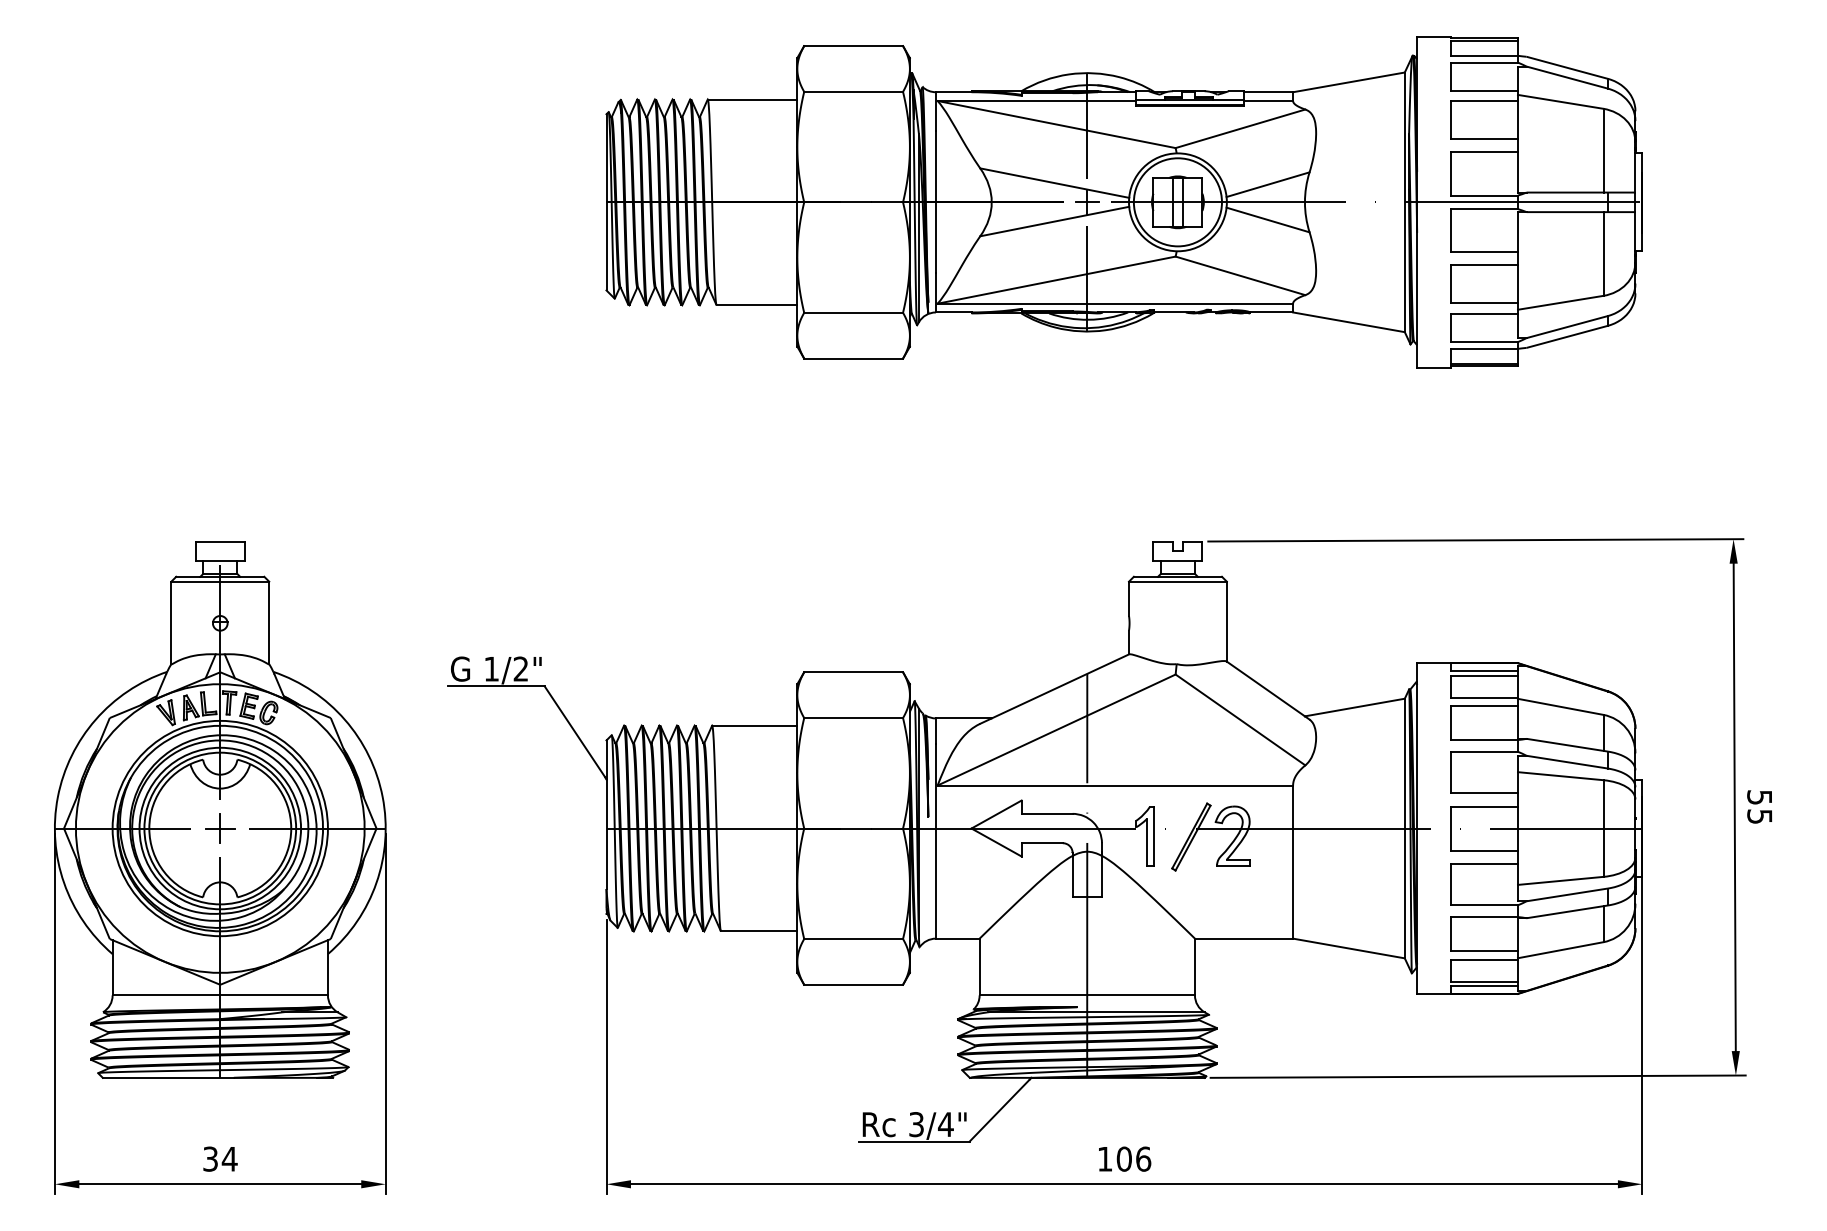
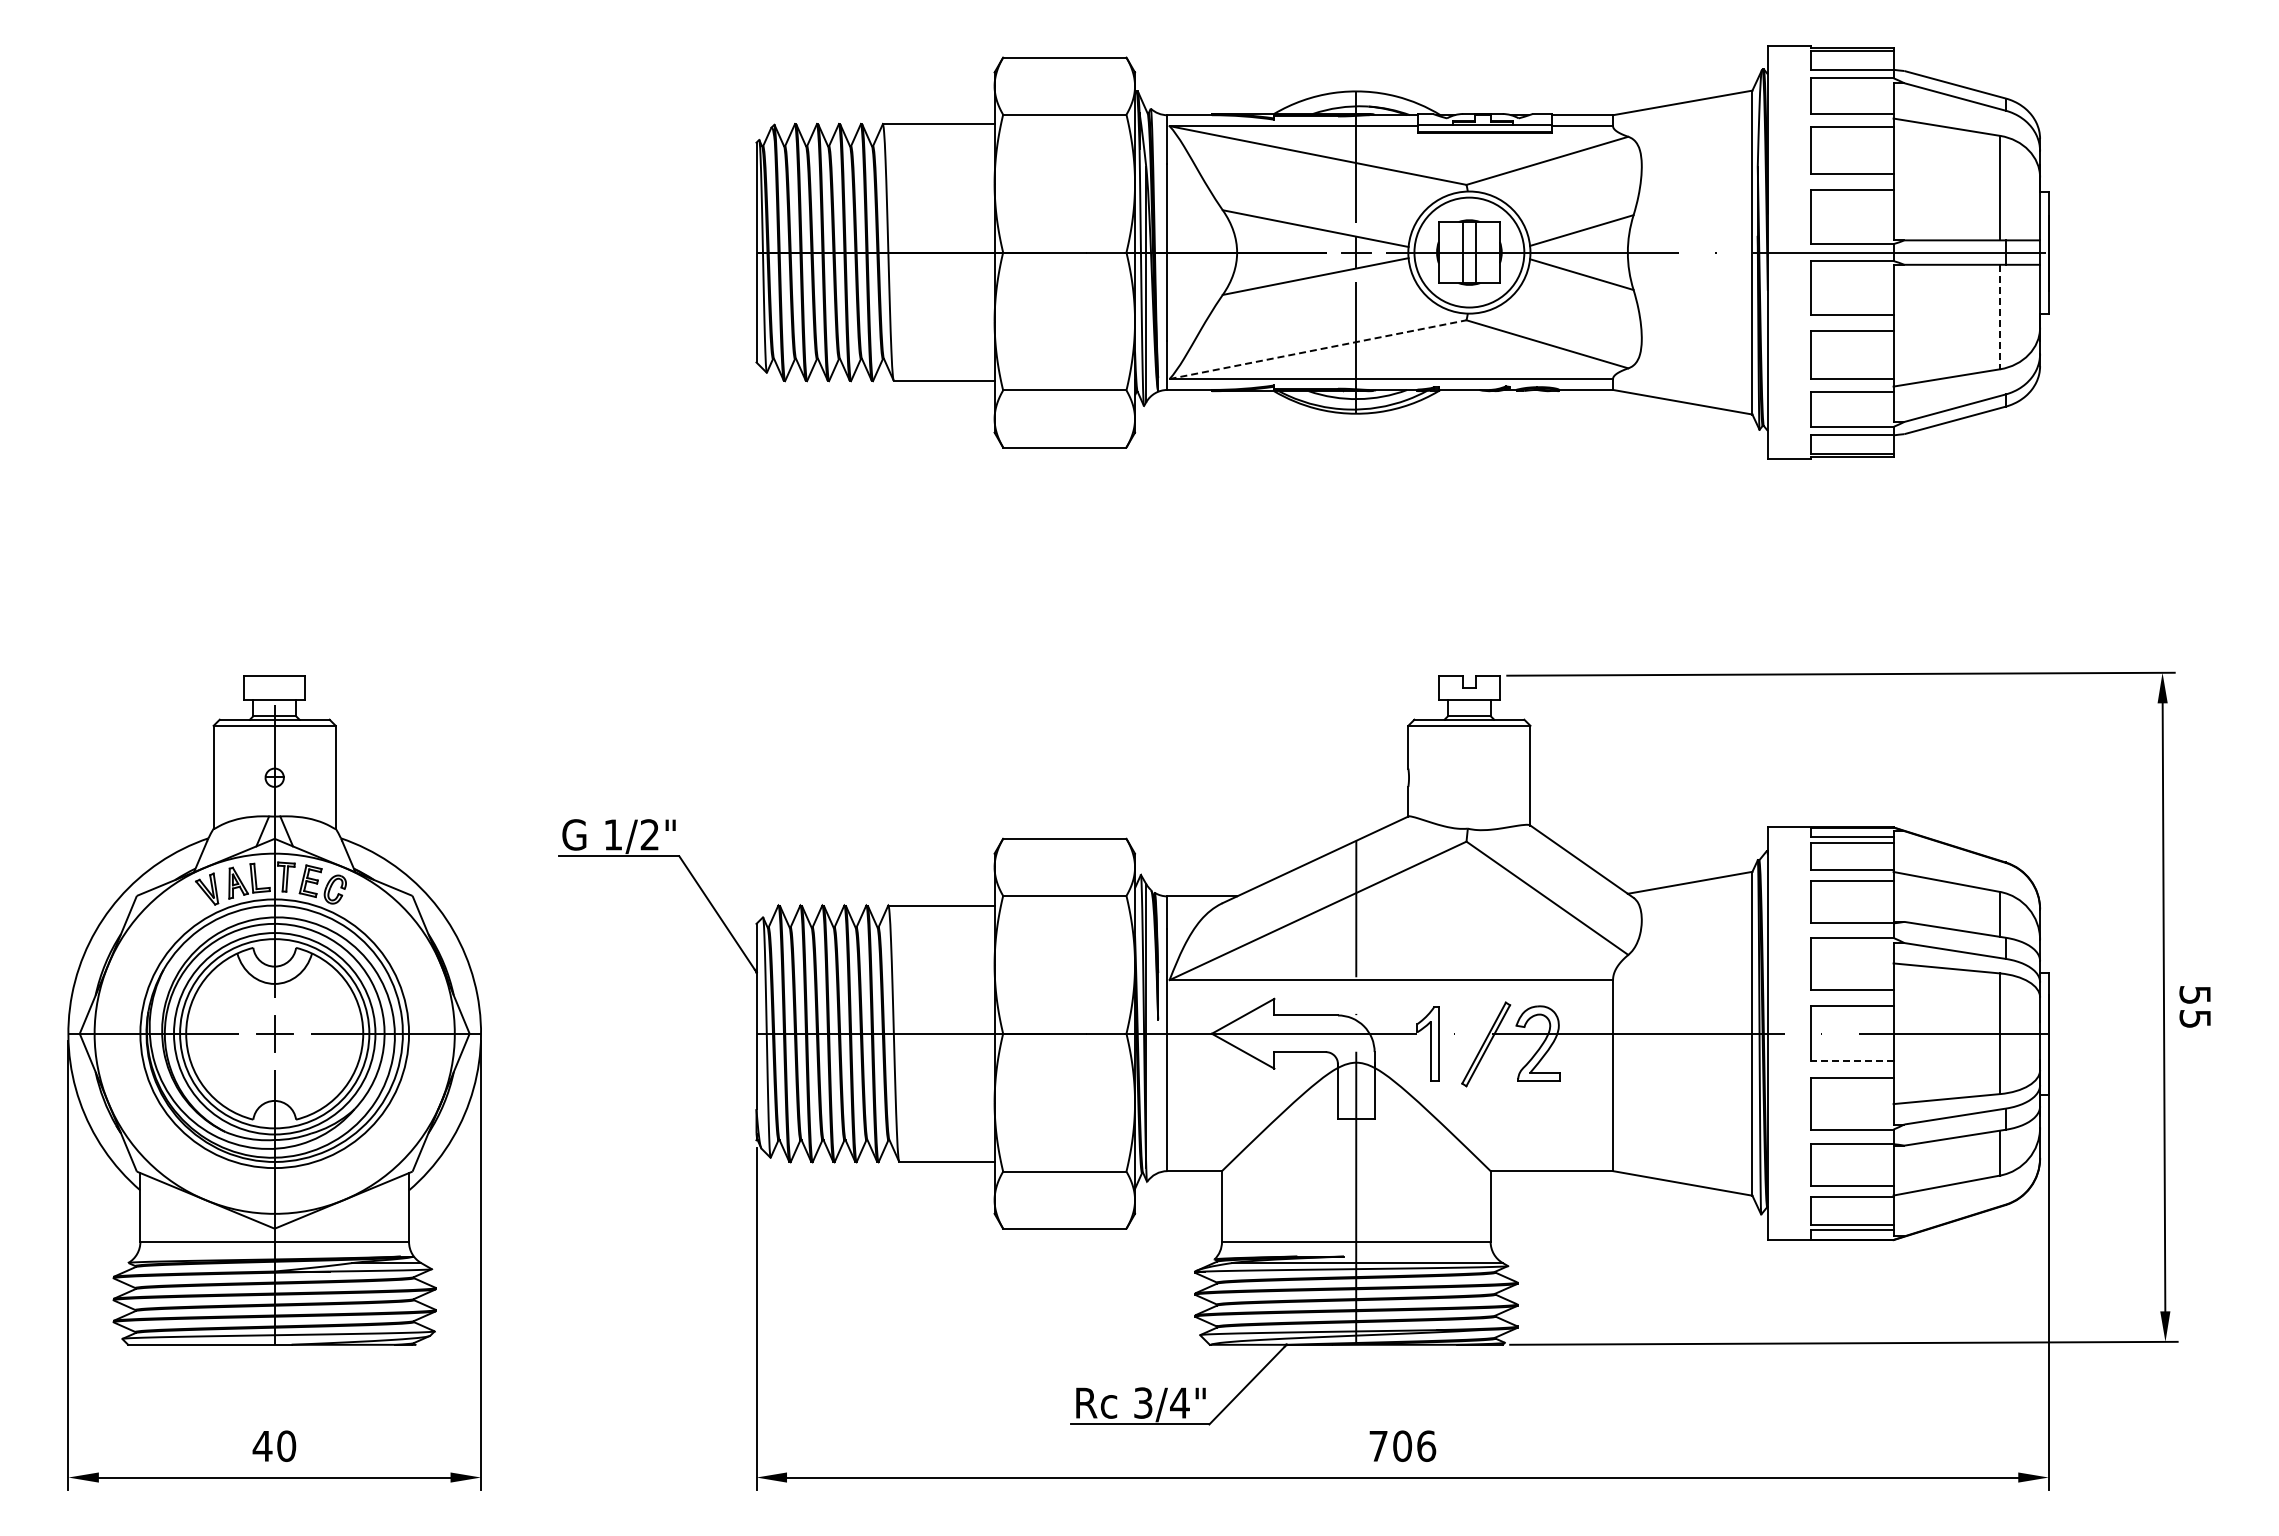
line: (1603, 254) -> (2000, 317), solid -> dashed
line: (1056, 280) -> (1318, 349), solid -> dashed
line: (1485, 850) -> (1852, 1061), solid -> dashed
text: (220, 1159) -> (274, 1446), 34 -> 40
text: (1105, 1159) -> (1378, 1446), 106 -> 706

